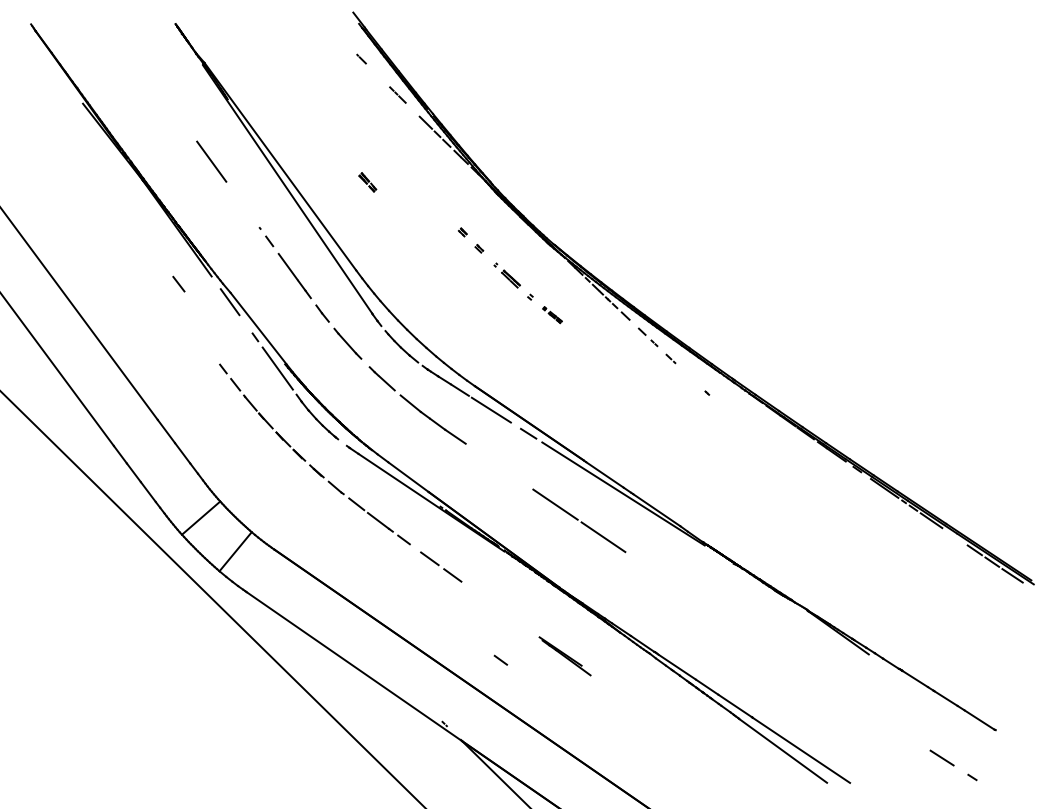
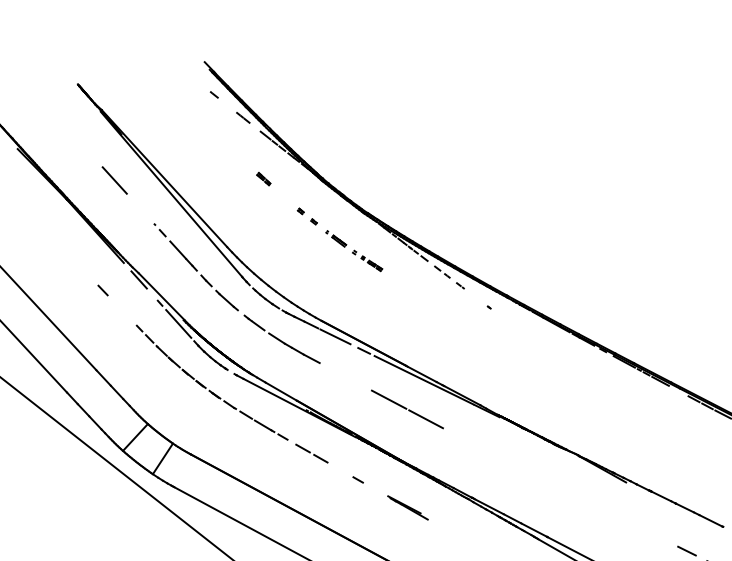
part: (367, 182) -> (263, 179), moved
line: (178, 283) -> (102, 290), moved
part: (552, 314) -> (371, 263), size x1.43
line: (500, 659) -> (357, 479), moved

